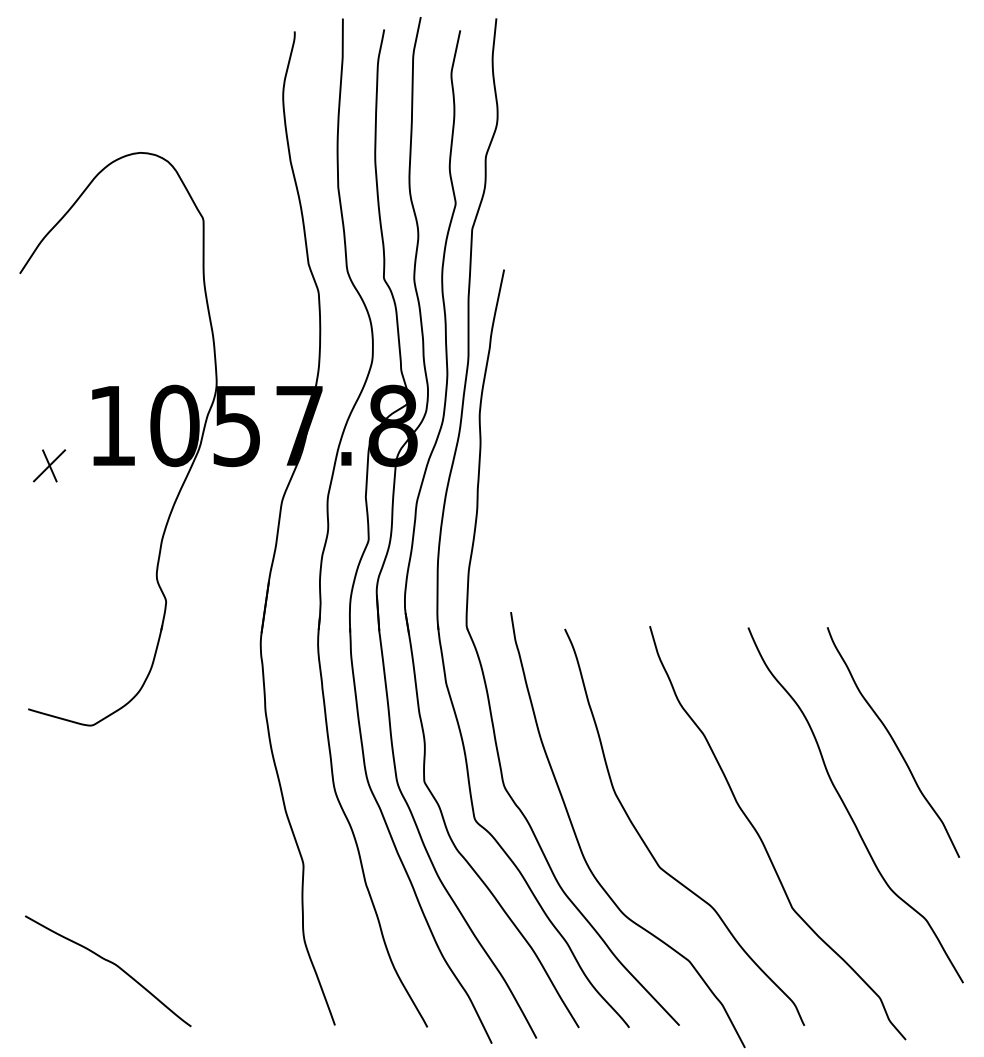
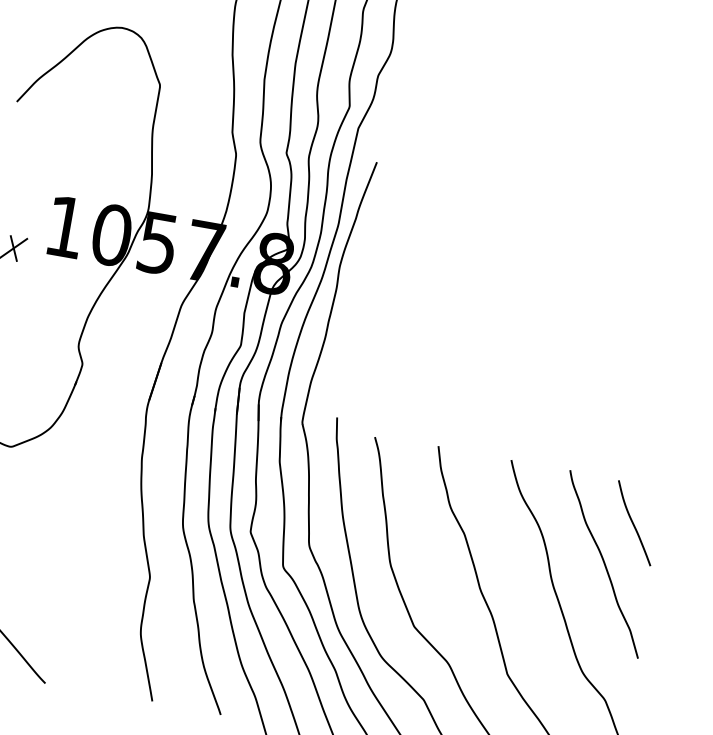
curve: (922, 681) -> (633, 522), added

